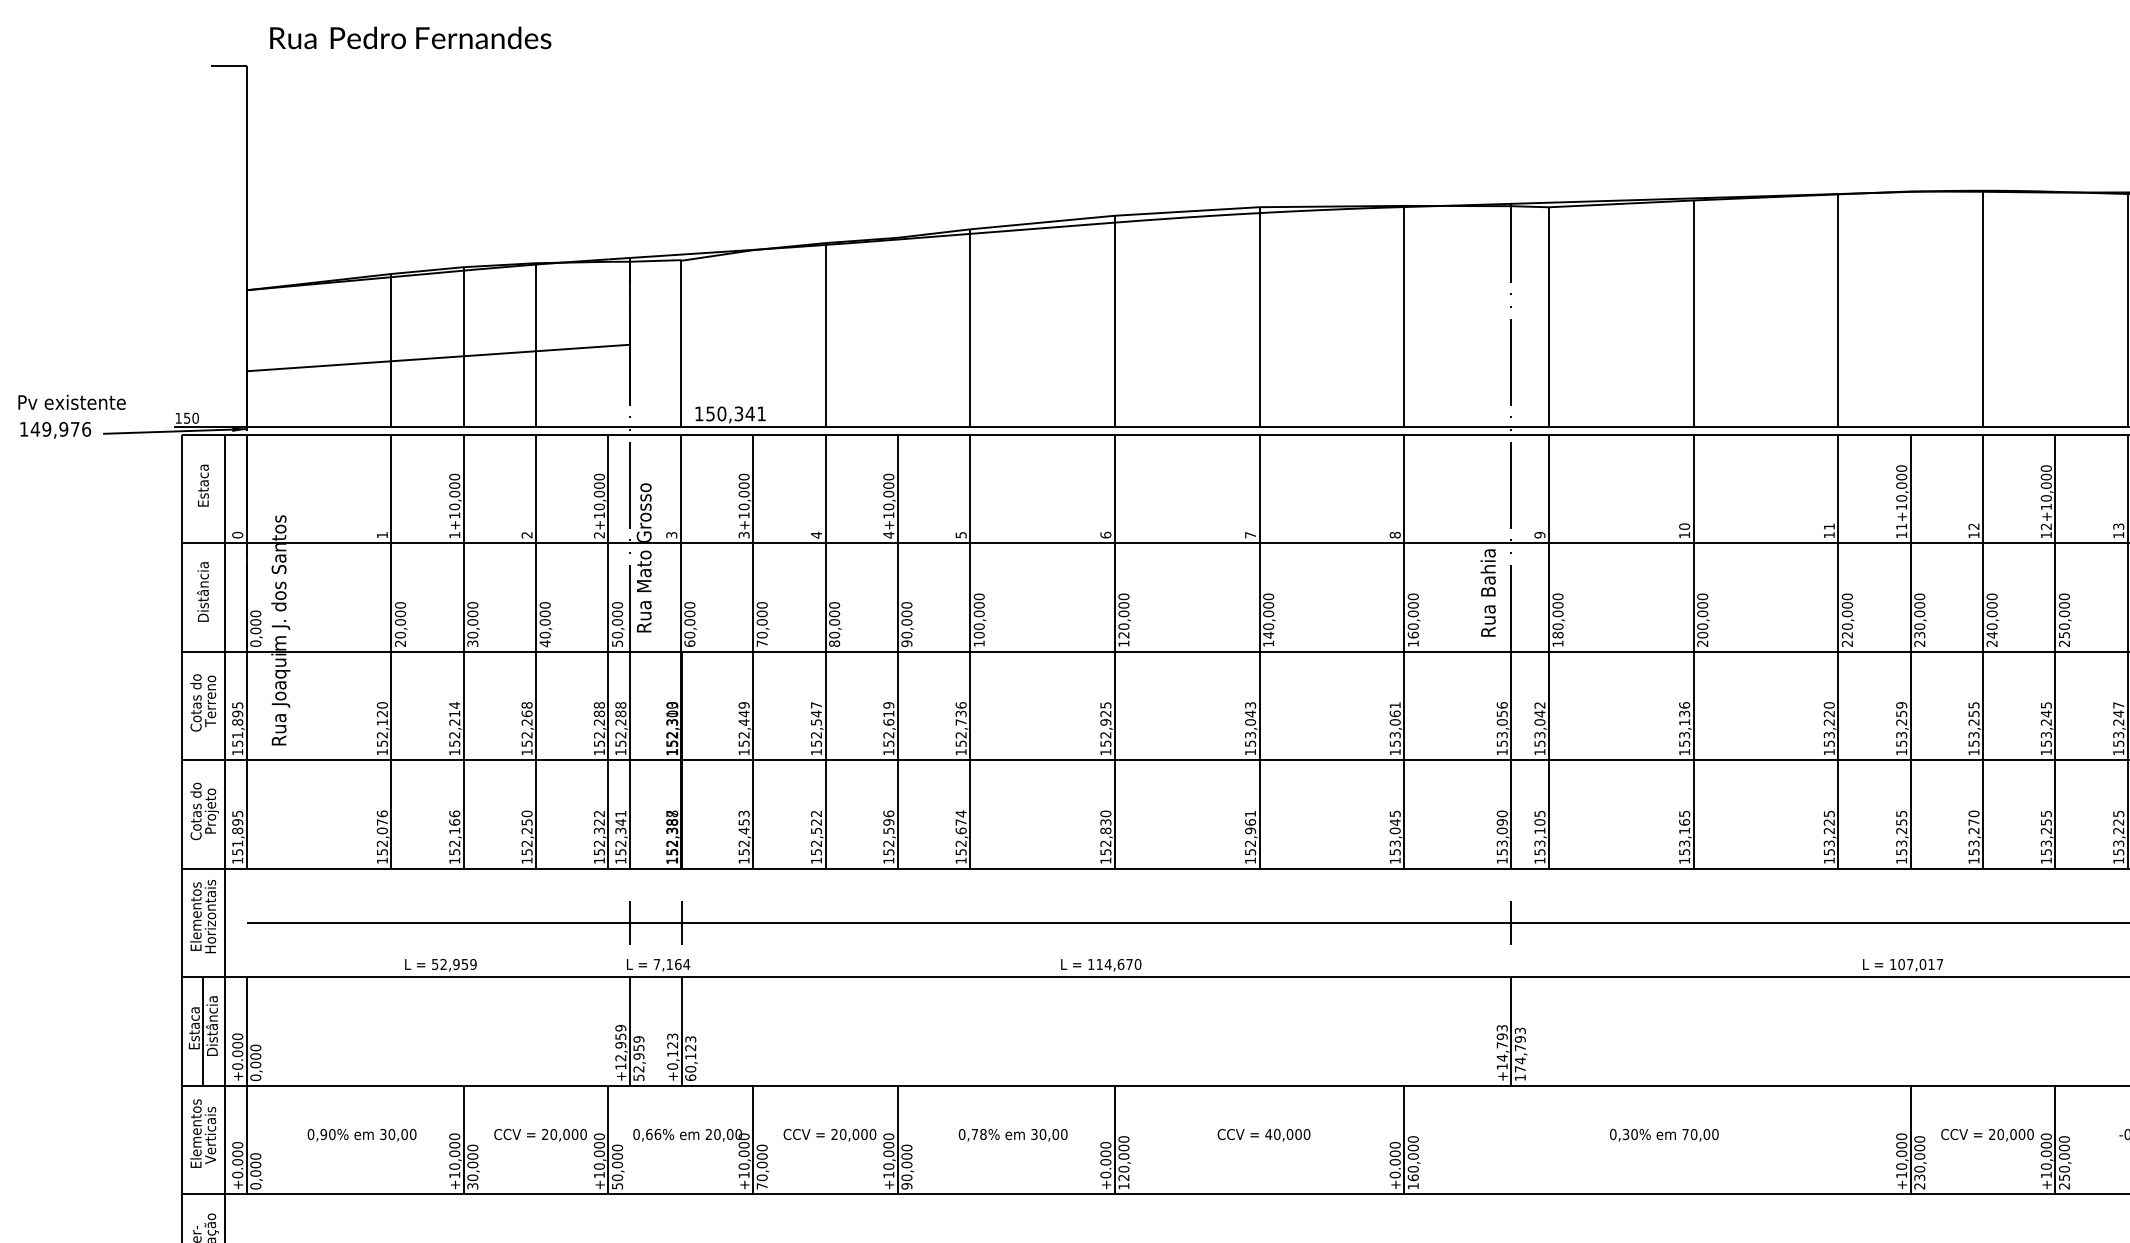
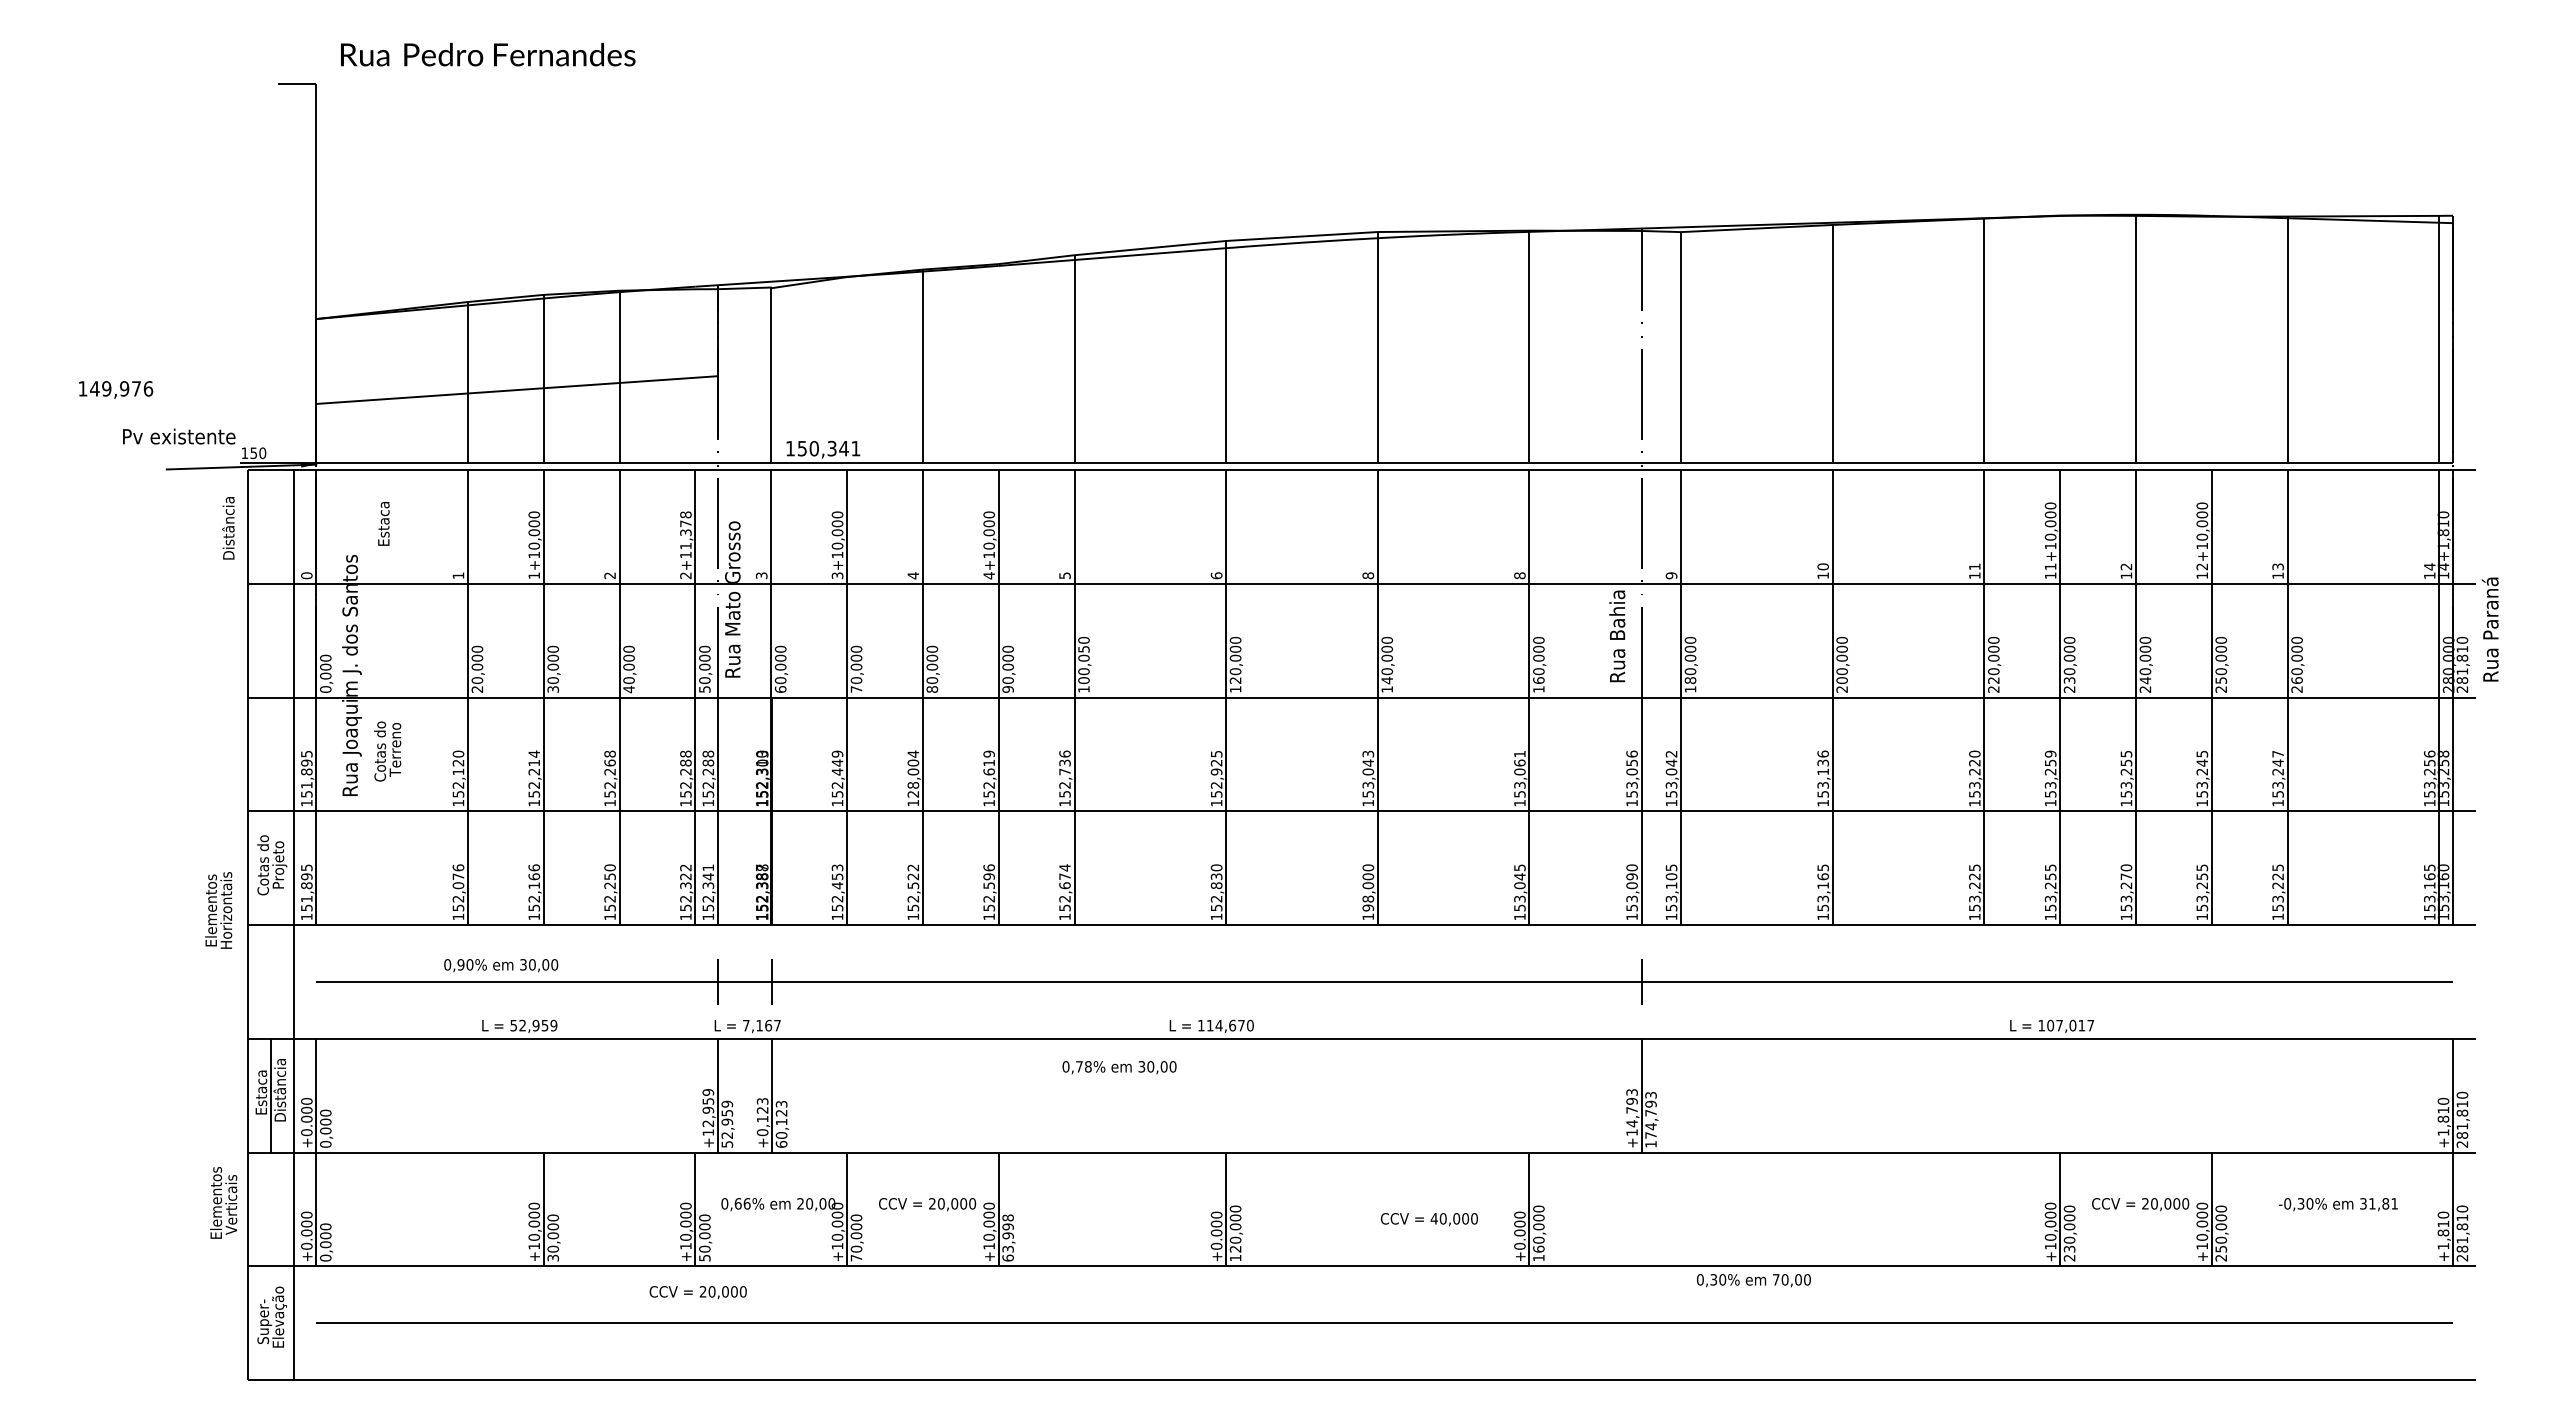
text: (72, 402) -> (179, 436), moved
text: (56, 429) -> (116, 389), moved
text: (203, 485) -> (383, 523), moved
text: (599, 492) -> (685, 530), 2+10,000 -> 2+11,378
text: (1250, 534) -> (1368, 575), 7 -> 8
text: (203, 592) -> (228, 528), moved
text: (978, 604) -> (1083, 648), 100,000 -> 100,050
text: (203, 702) -> (387, 751), moved
text: (816, 723) -> (913, 773), 152,547 -> 128,004
text: (1250, 832) -> (1368, 887), 152,961 -> 198,000
text: (203, 916) -> (218, 910), moved
text: (686, 964) -> (777, 1025), 7,164 -> 7,167
text: (203, 1133) -> (223, 1202), moved
text: (362, 1135) -> (501, 965), moved
text: (539, 1135) -> (697, 1292), moved
text: (1013, 1135) -> (1119, 1067), moved
text: (1263, 1135) -> (1428, 1219), moved
text: (1663, 1135) -> (1753, 1280), moved
text: (906, 1166) -> (1007, 1237), 90,000 -> 63,998

